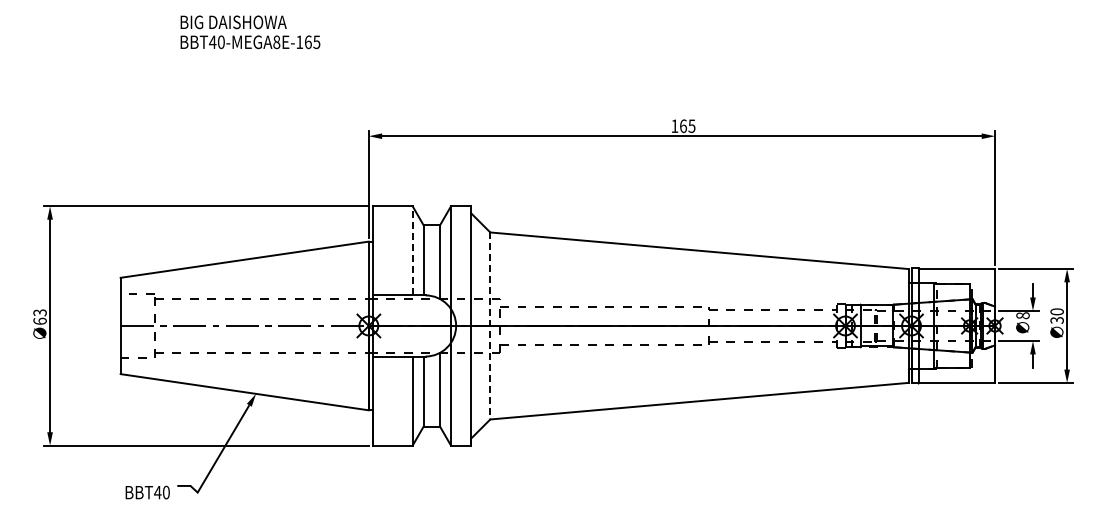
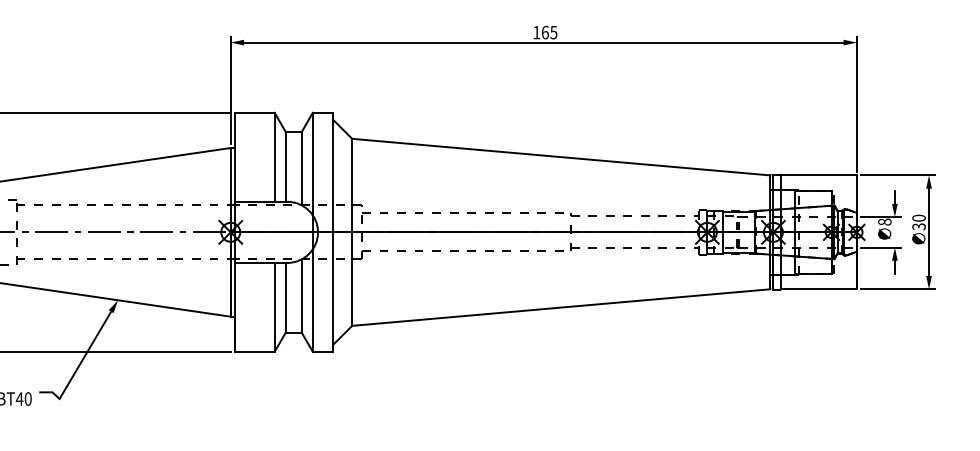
line: (412, 250) -> (274, 156), dashed -> solid
line: (490, 325) -> (352, 231), dashed -> solid

